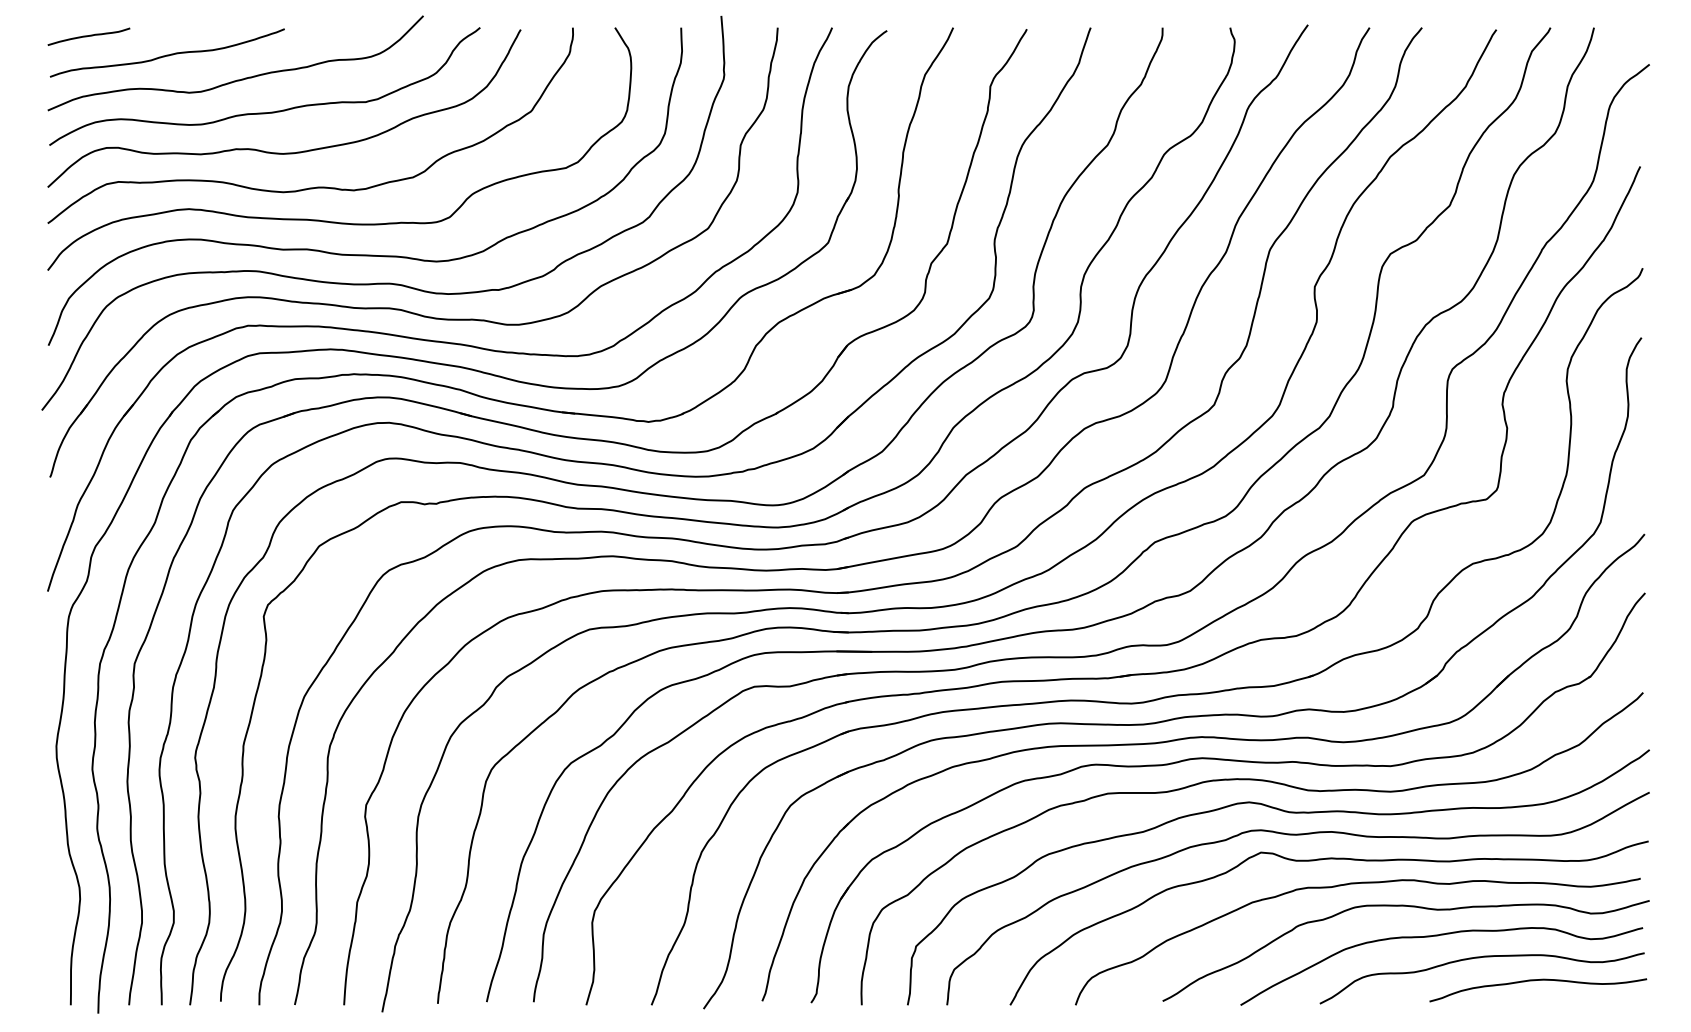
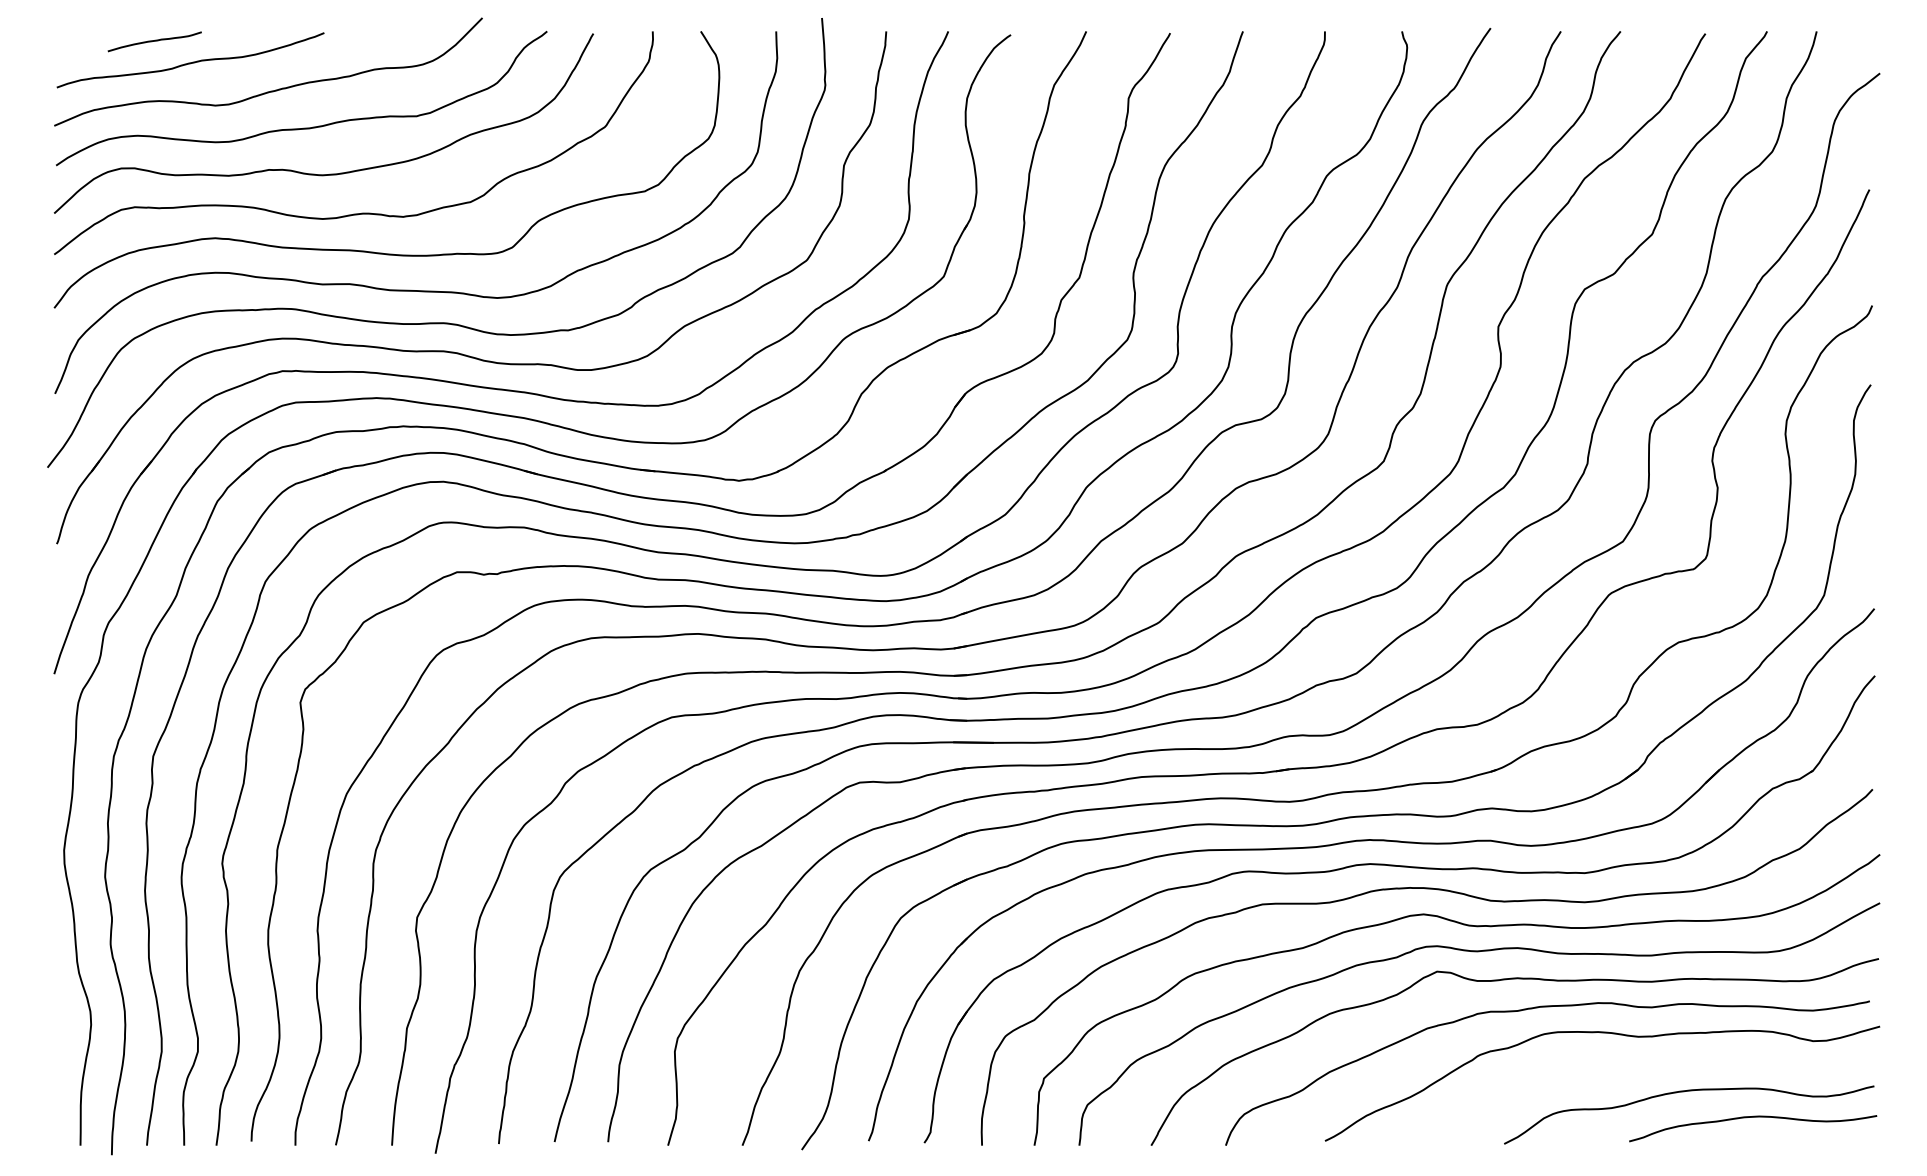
curve: (88, 36) -> (154, 41), moved
curve: (1438, 936) -> (1639, 1067), removed

